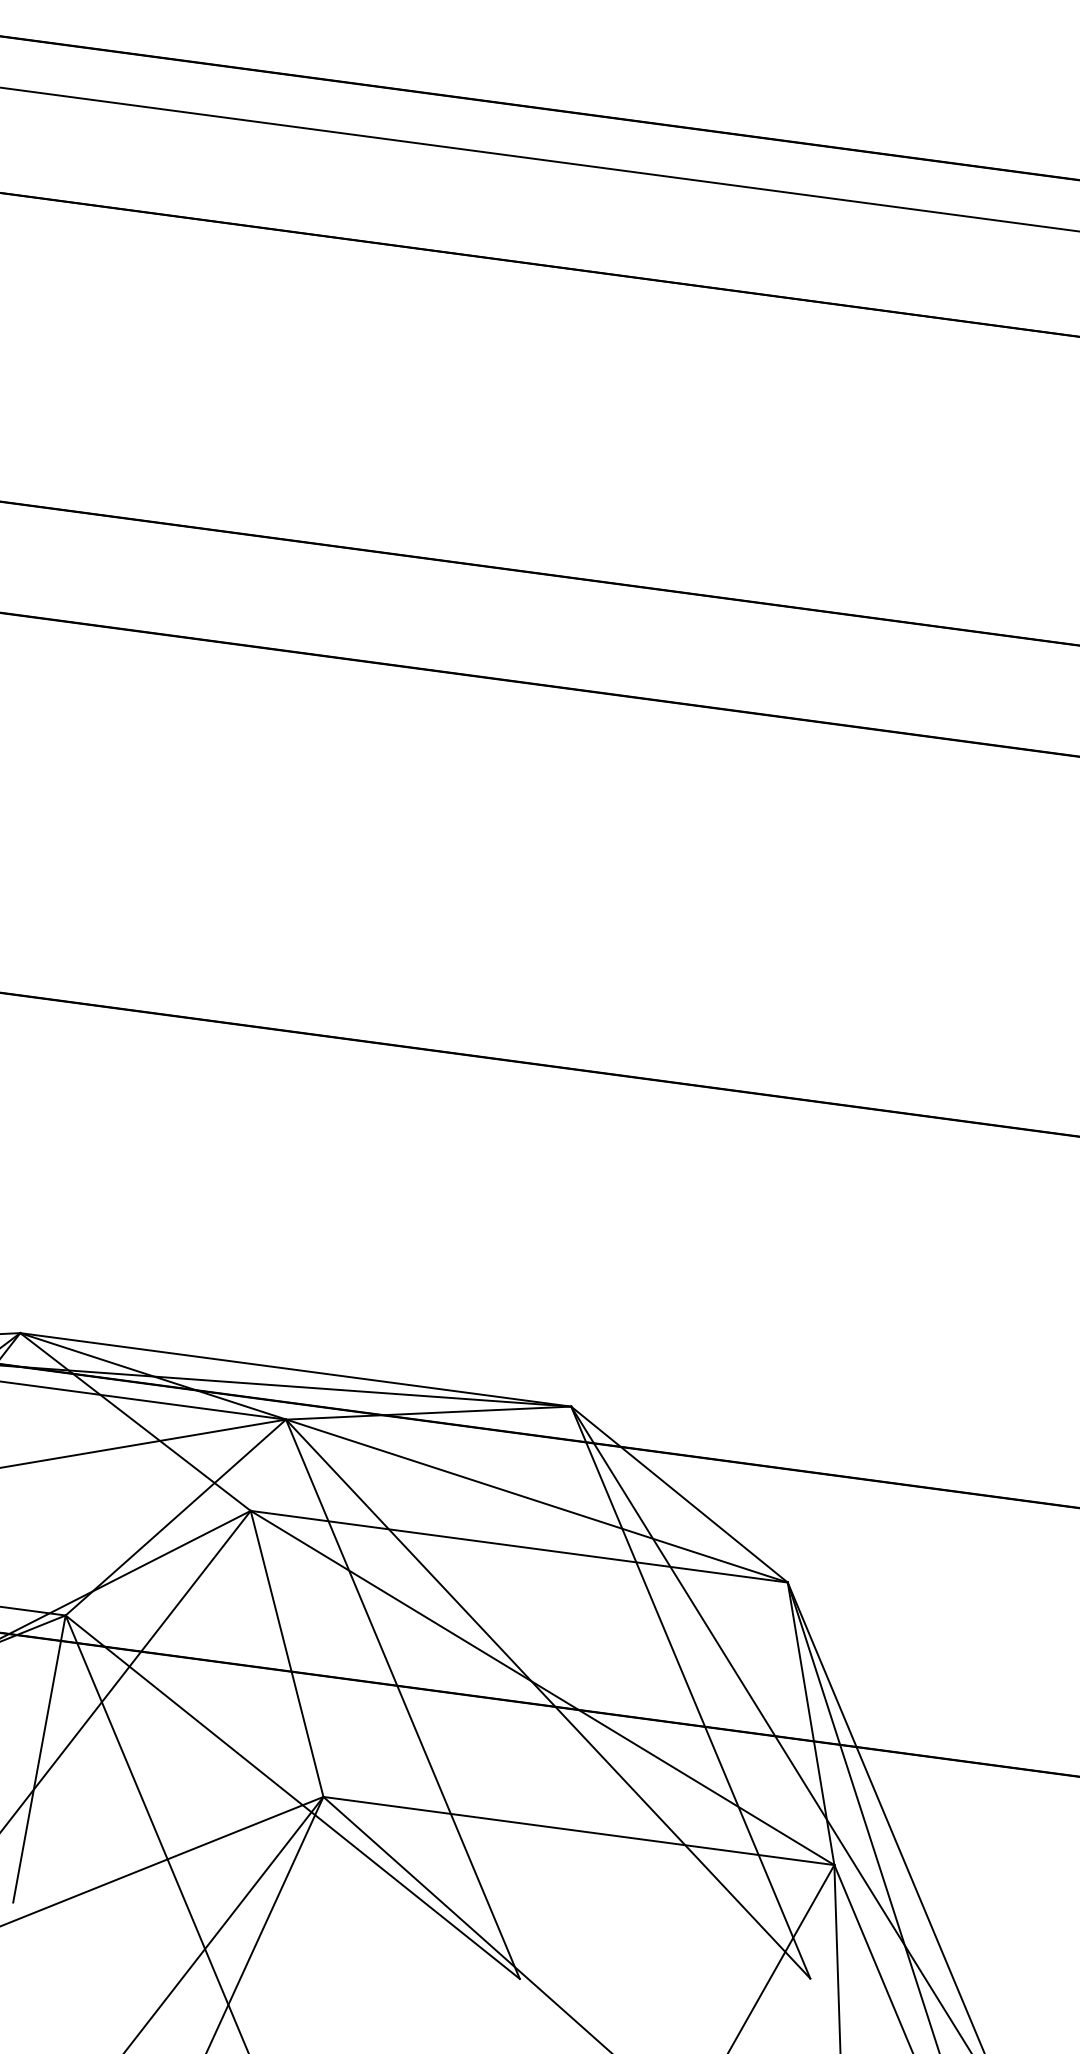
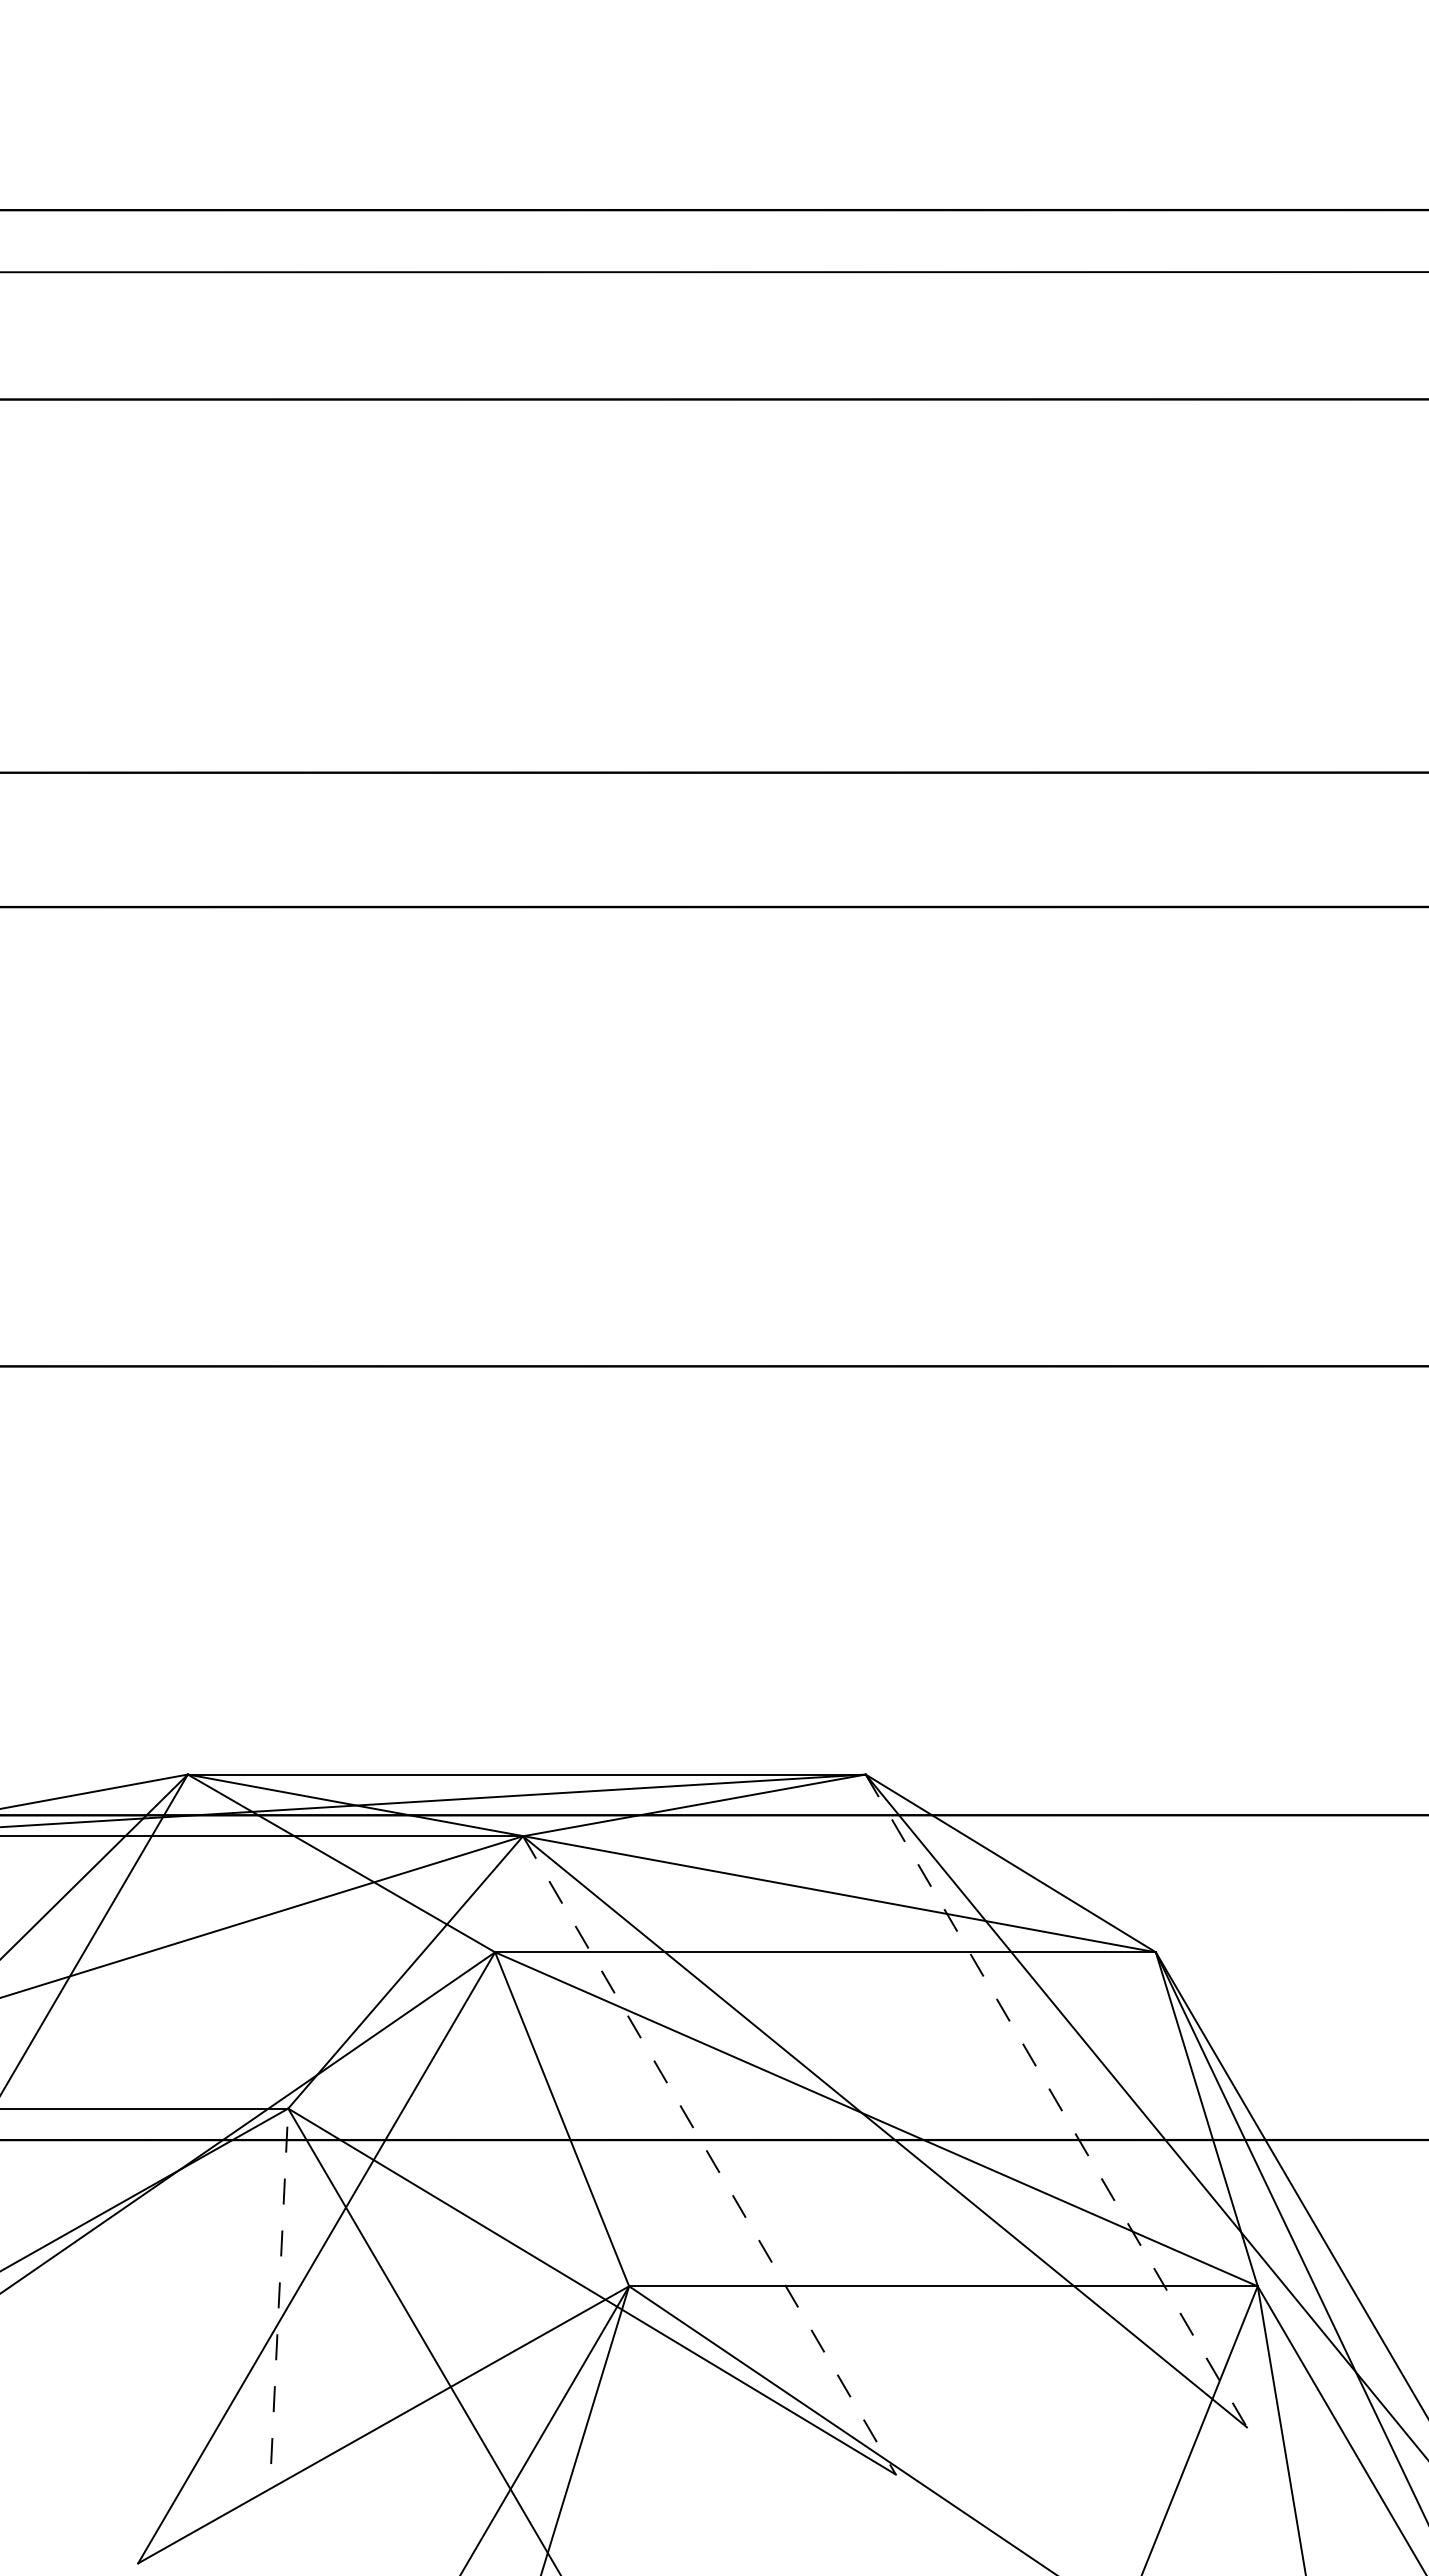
line: (690, 1692) -> (1056, 2100), solid -> dashed
line: (402, 1699) -> (709, 2155), solid -> dashed
line: (39, 1759) -> (279, 2286), solid -> dashed

